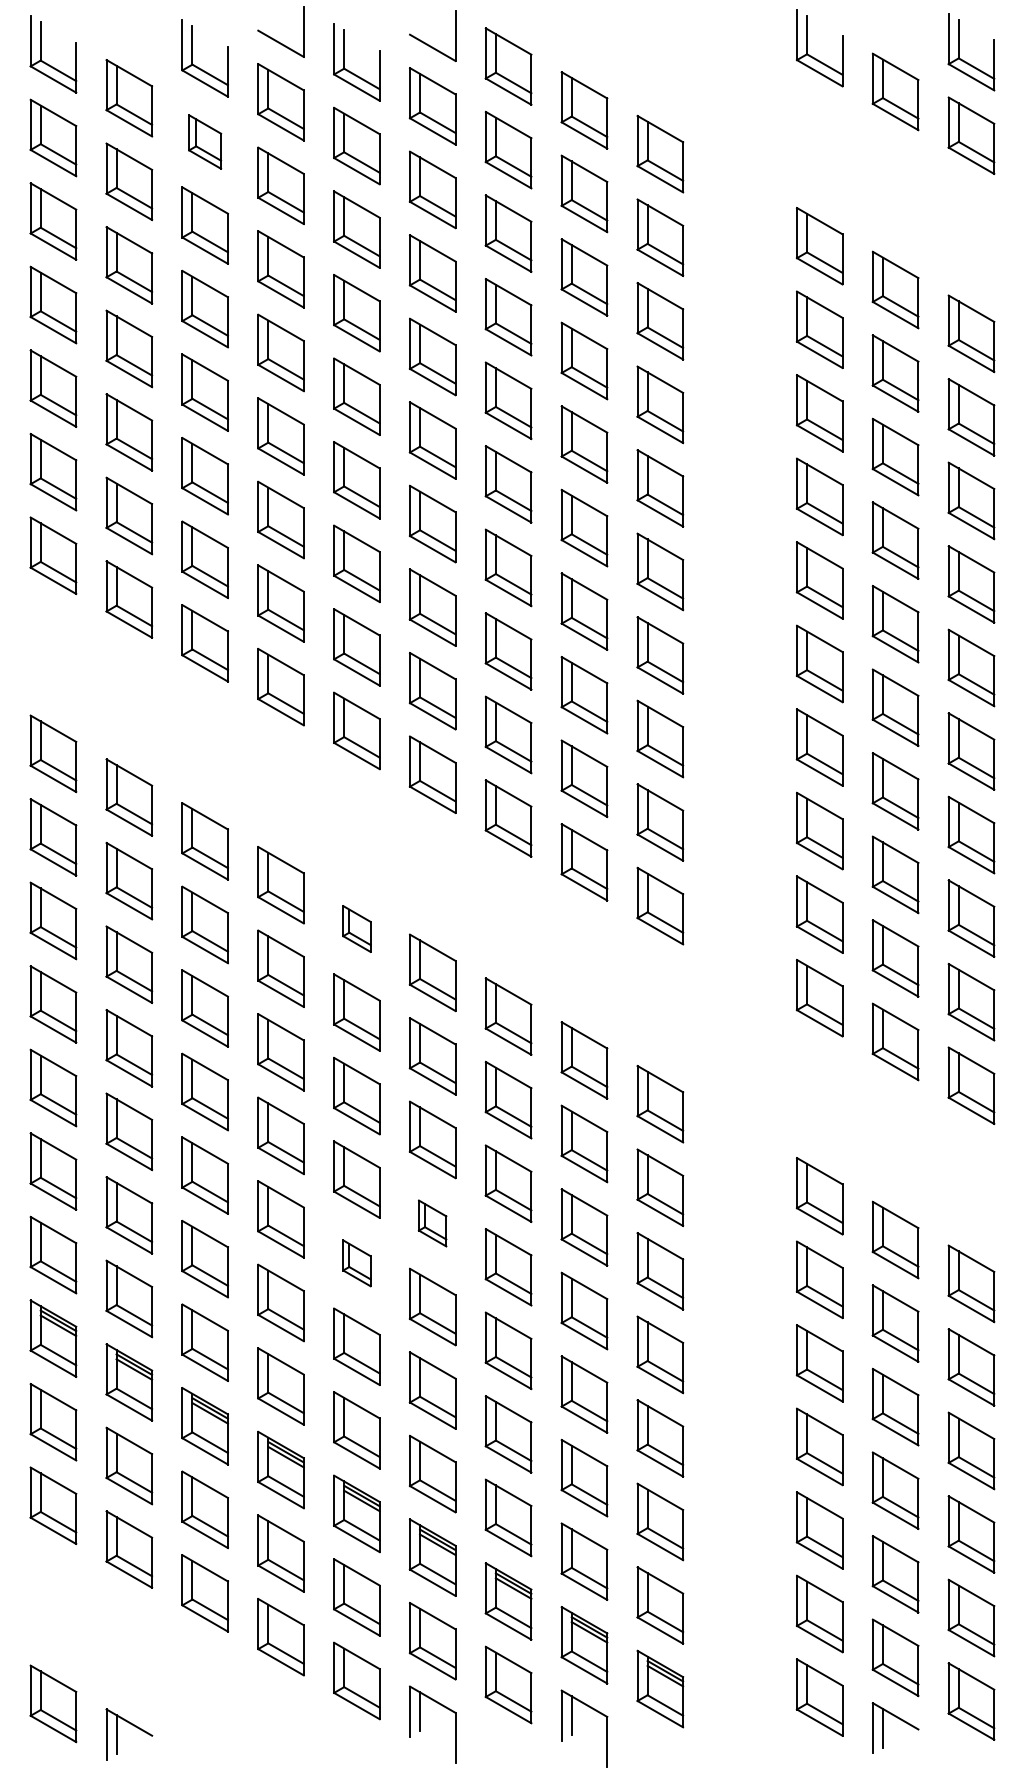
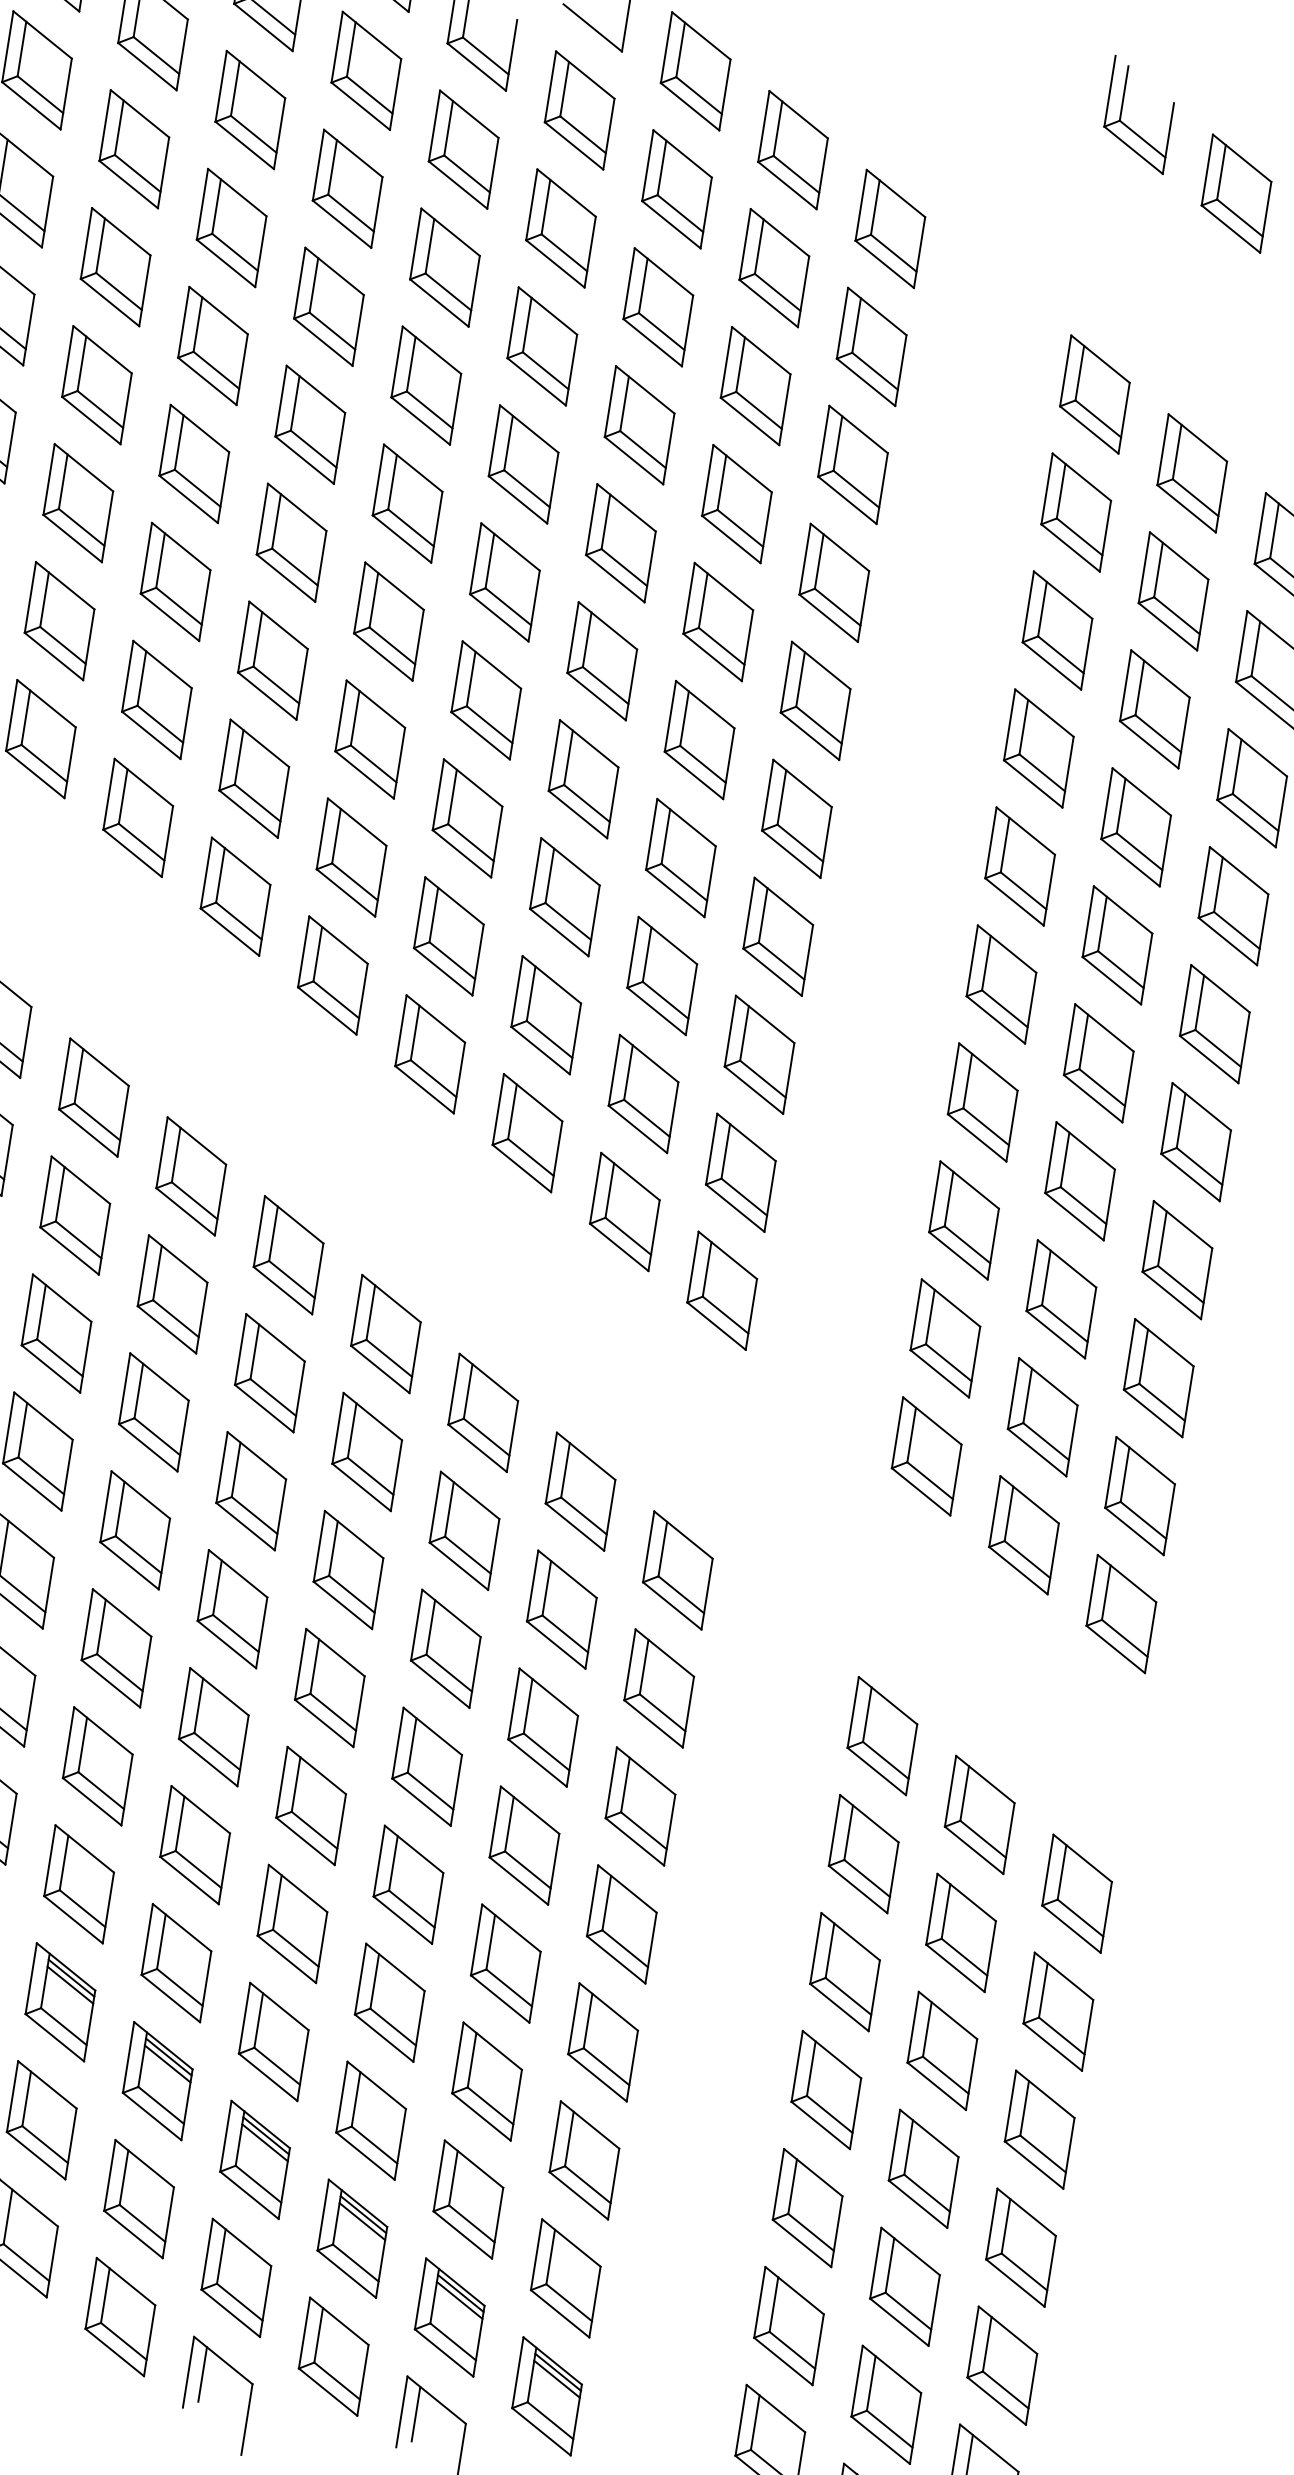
part: (204, 141) -> (249, 109), size x1.43
part: (356, 928) -> (288, 1254), size x1.67
part: (432, 1223) -> (329, 1687), size x1.67
part: (356, 1263) -> (213, 1727), size x1.67

